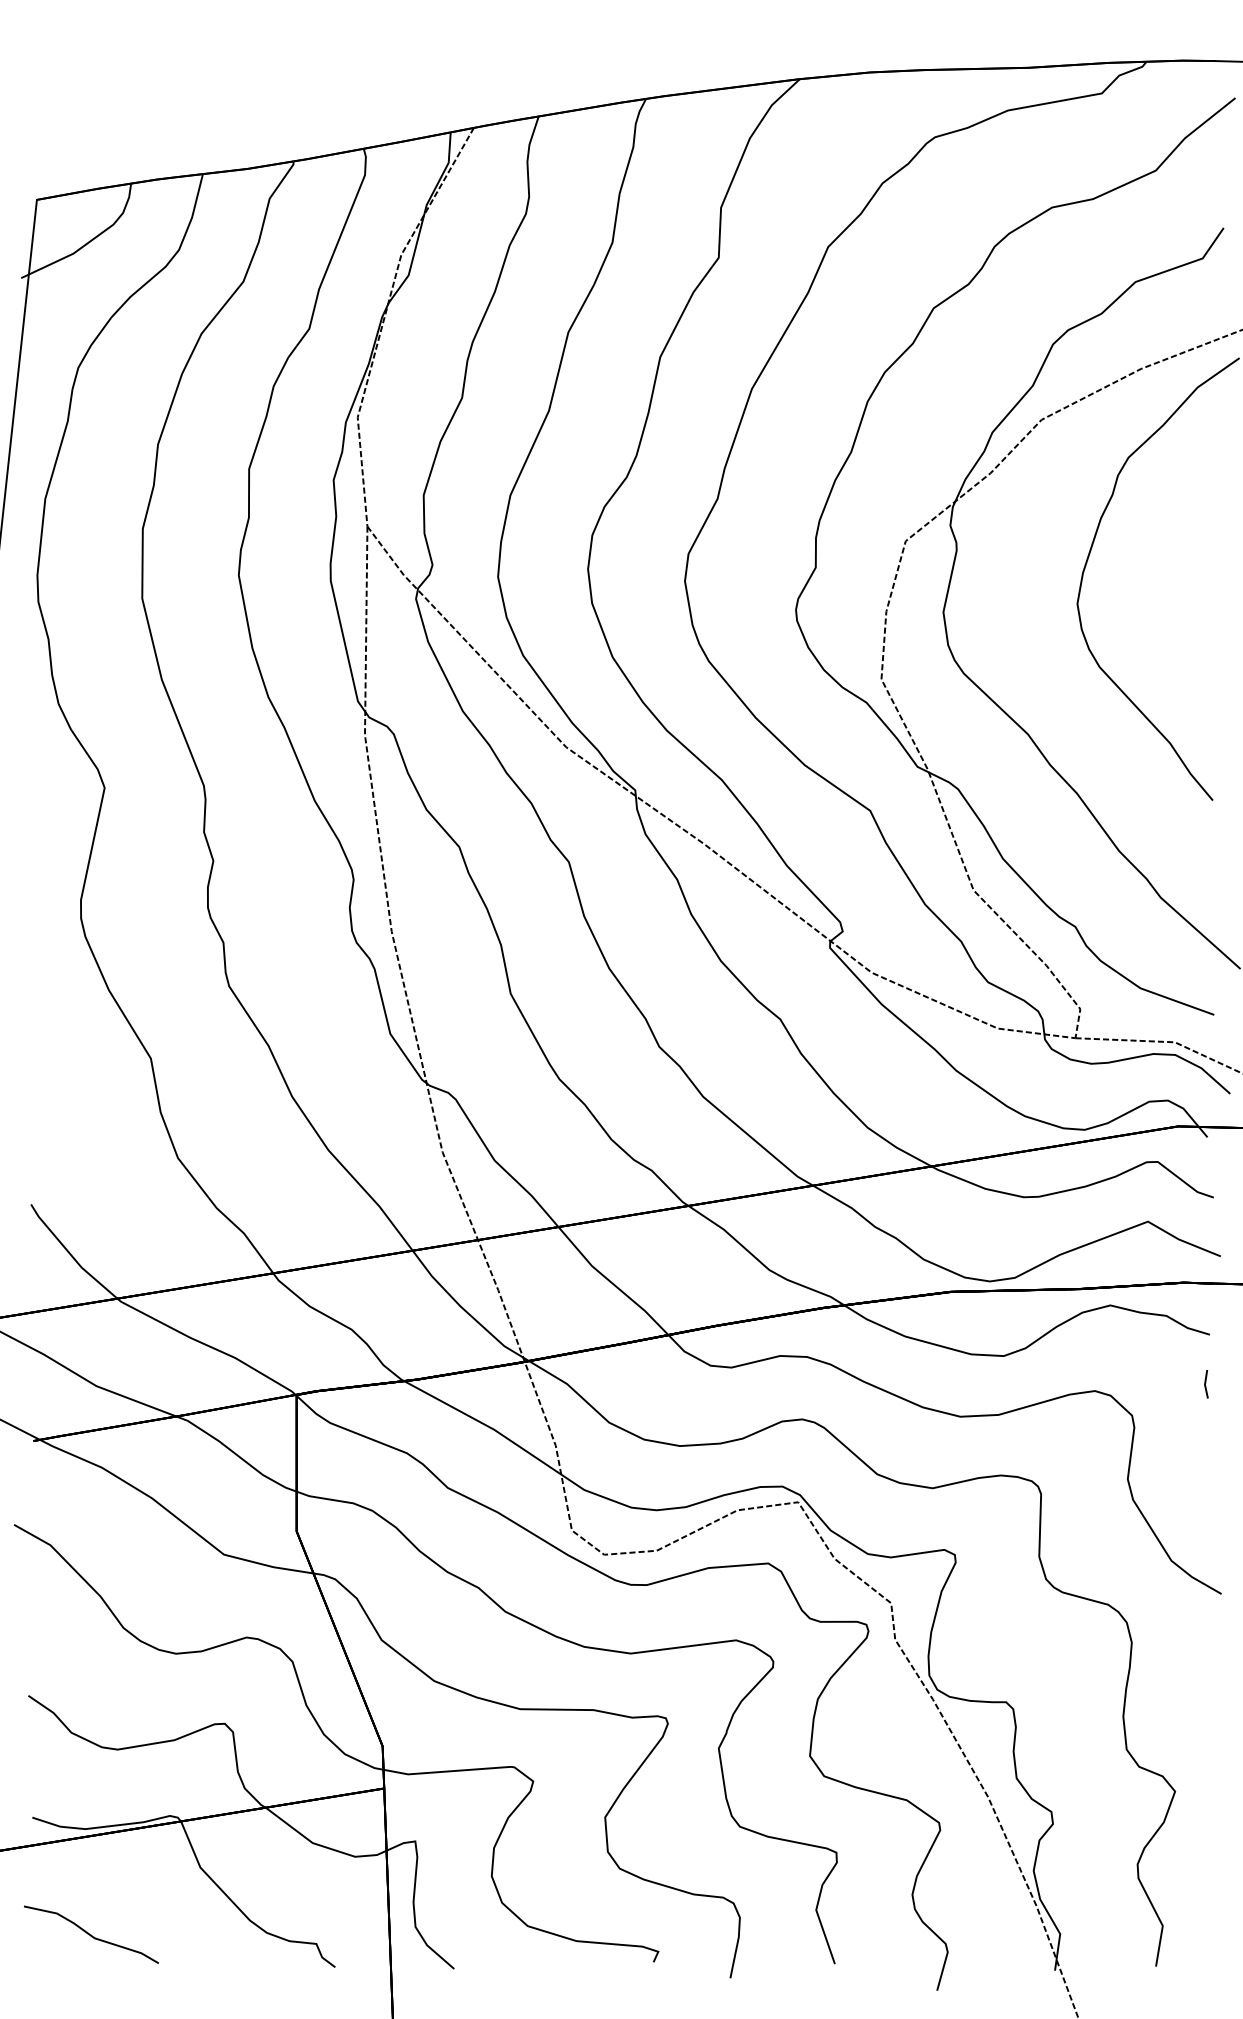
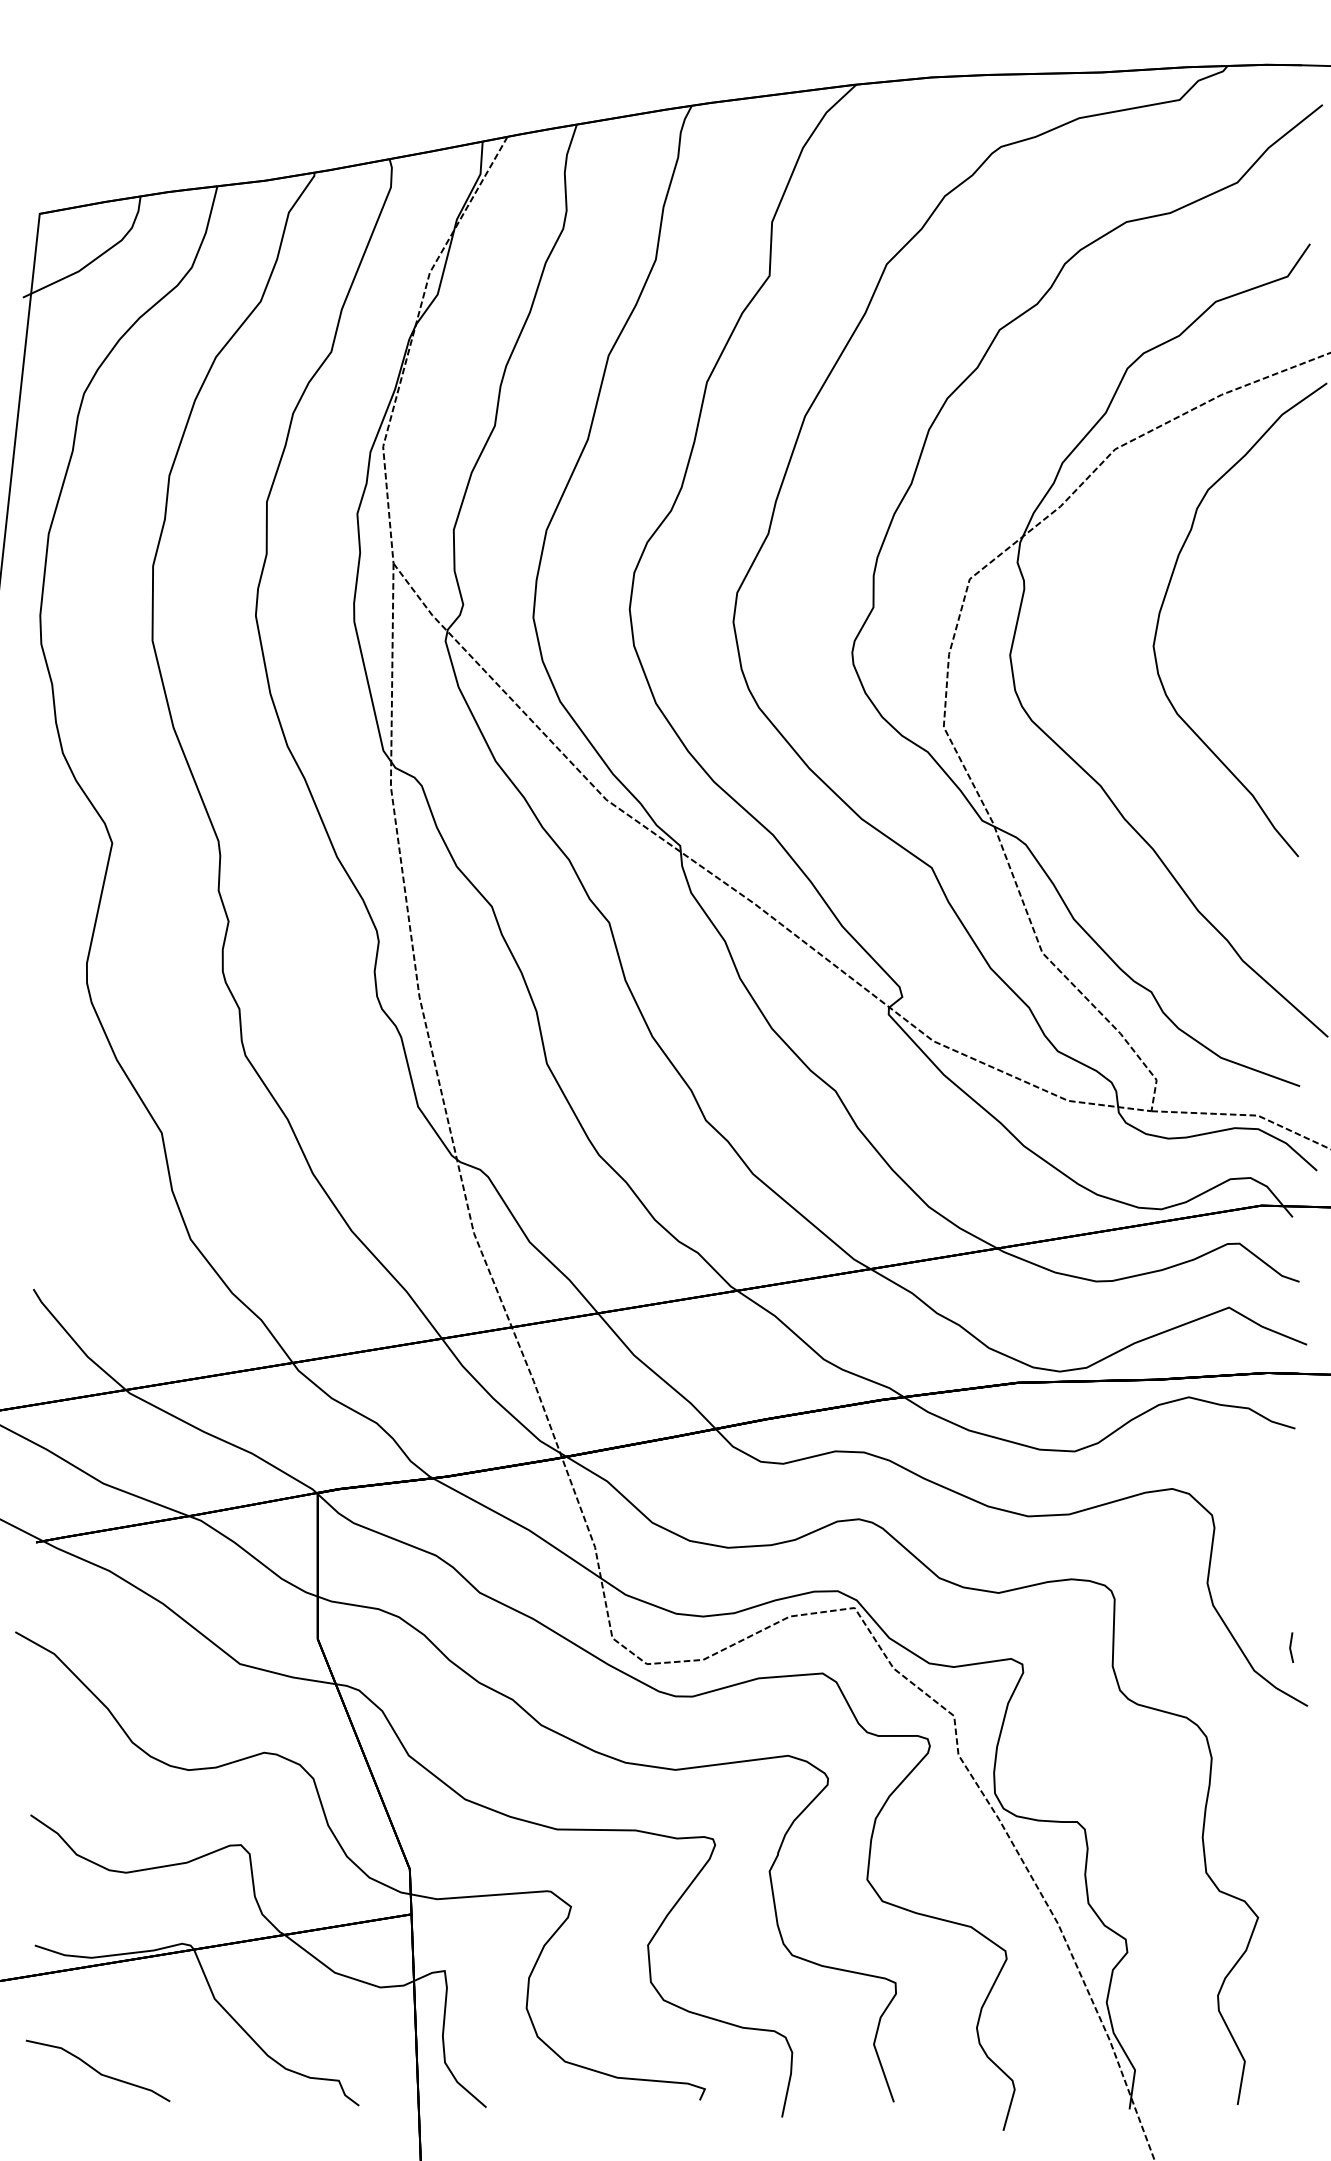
line: (1206, 1384) -> (1291, 1647), moved

